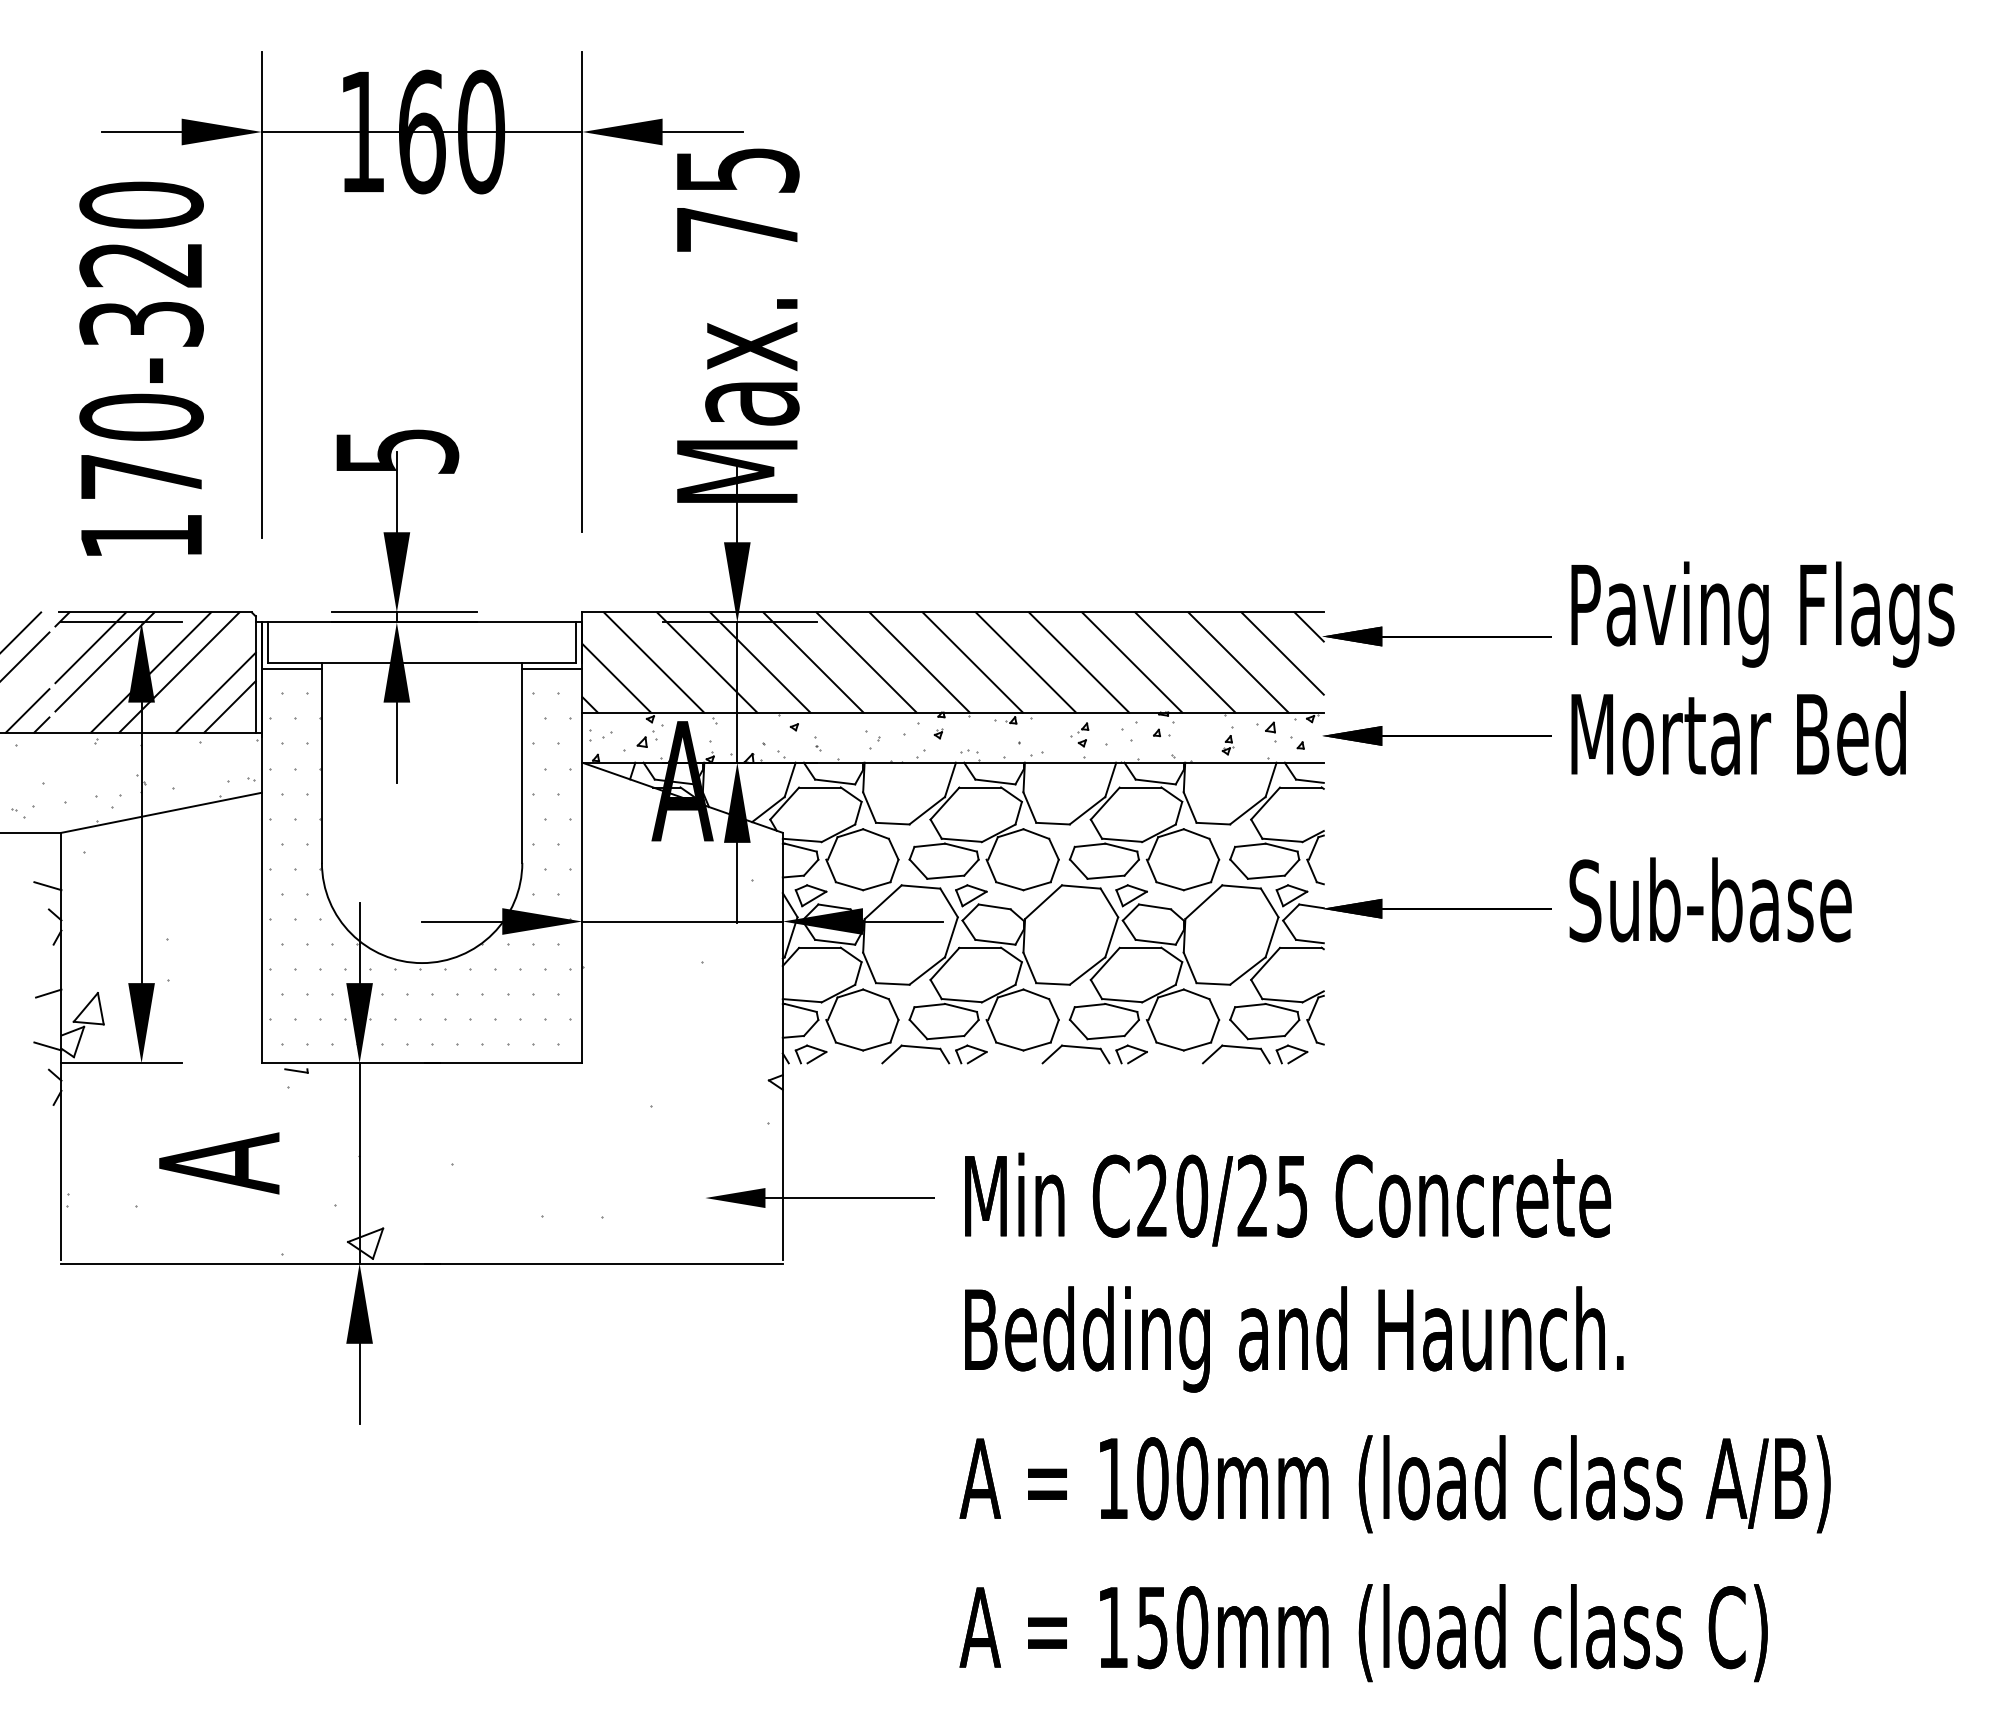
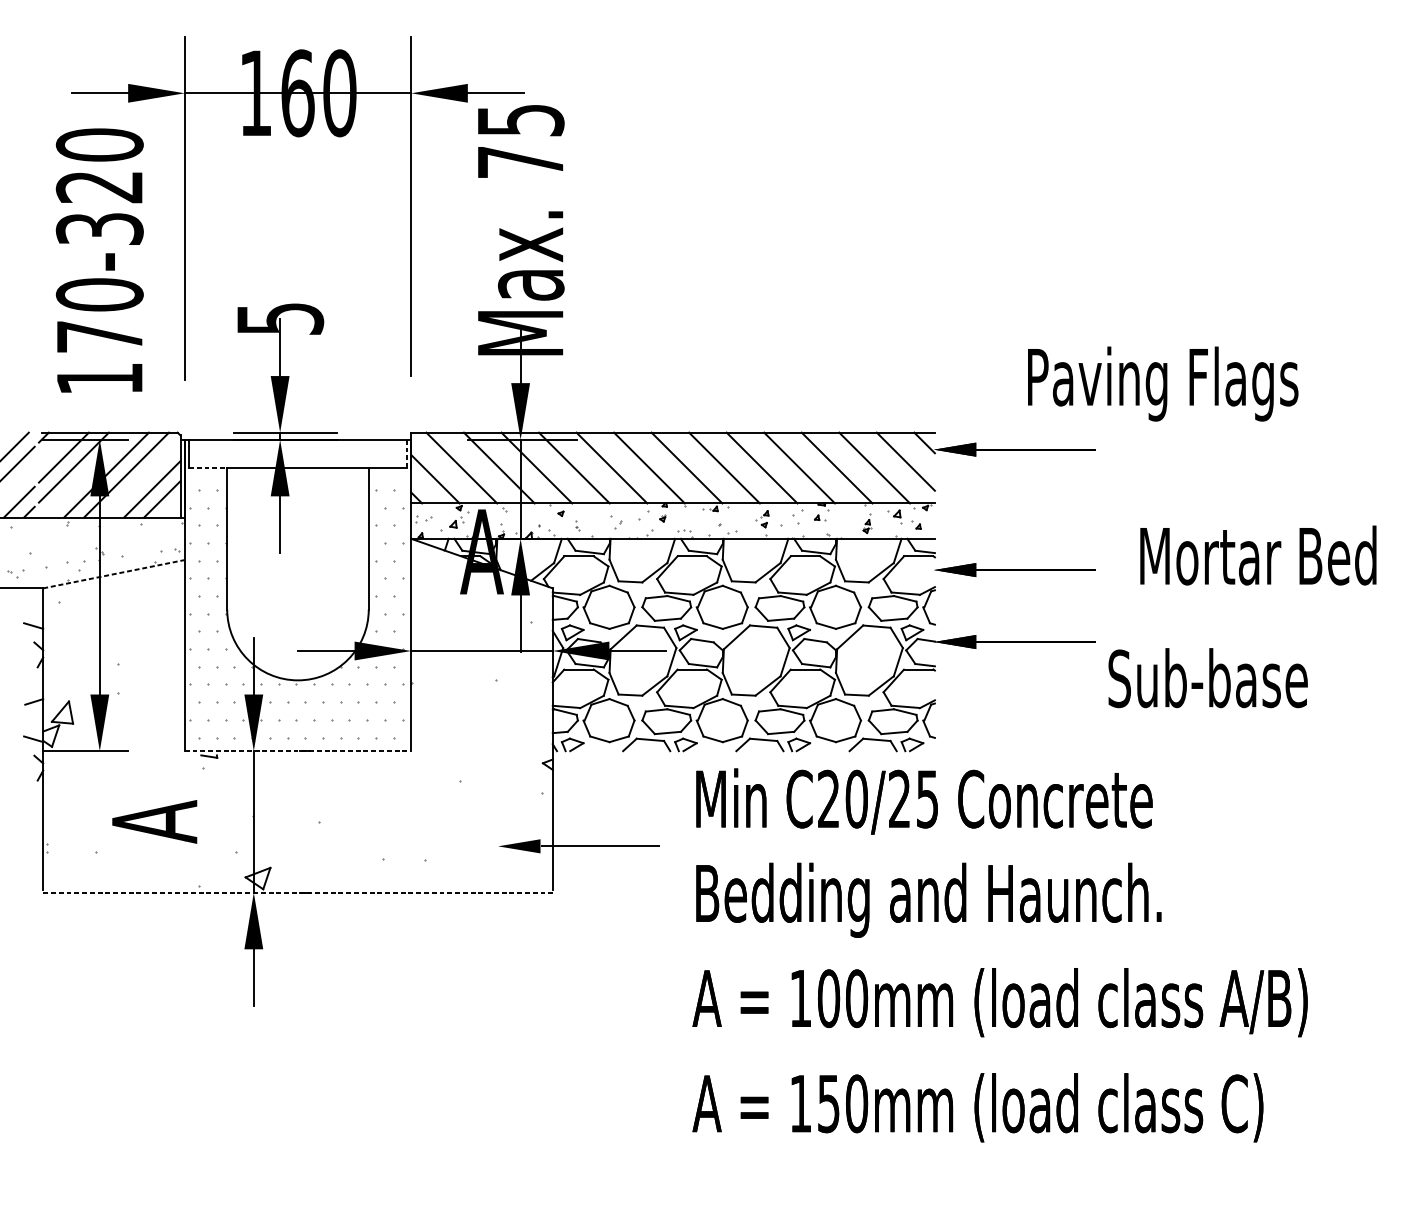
text: (1762, 614) -> (1162, 383), moved
line: (576, 642) -> (407, 453), solid -> dashed
line: (295, 662) -> (208, 468), solid -> dashed
line: (291, 668) -> (205, 472), removed
line: (552, 668) -> (390, 472), removed
text: (1738, 733) -> (1258, 555), moved
part: (1436, 735) -> (1014, 569), moved
line: (162, 812) -> (114, 574), solid -> dashed
text: (1710, 899) -> (1208, 677), moved
line: (422, 1063) -> (298, 751), solid -> dashed
line: (422, 1263) -> (298, 892), solid -> dashed
text: (1394, 1417) -> (999, 955), moved

